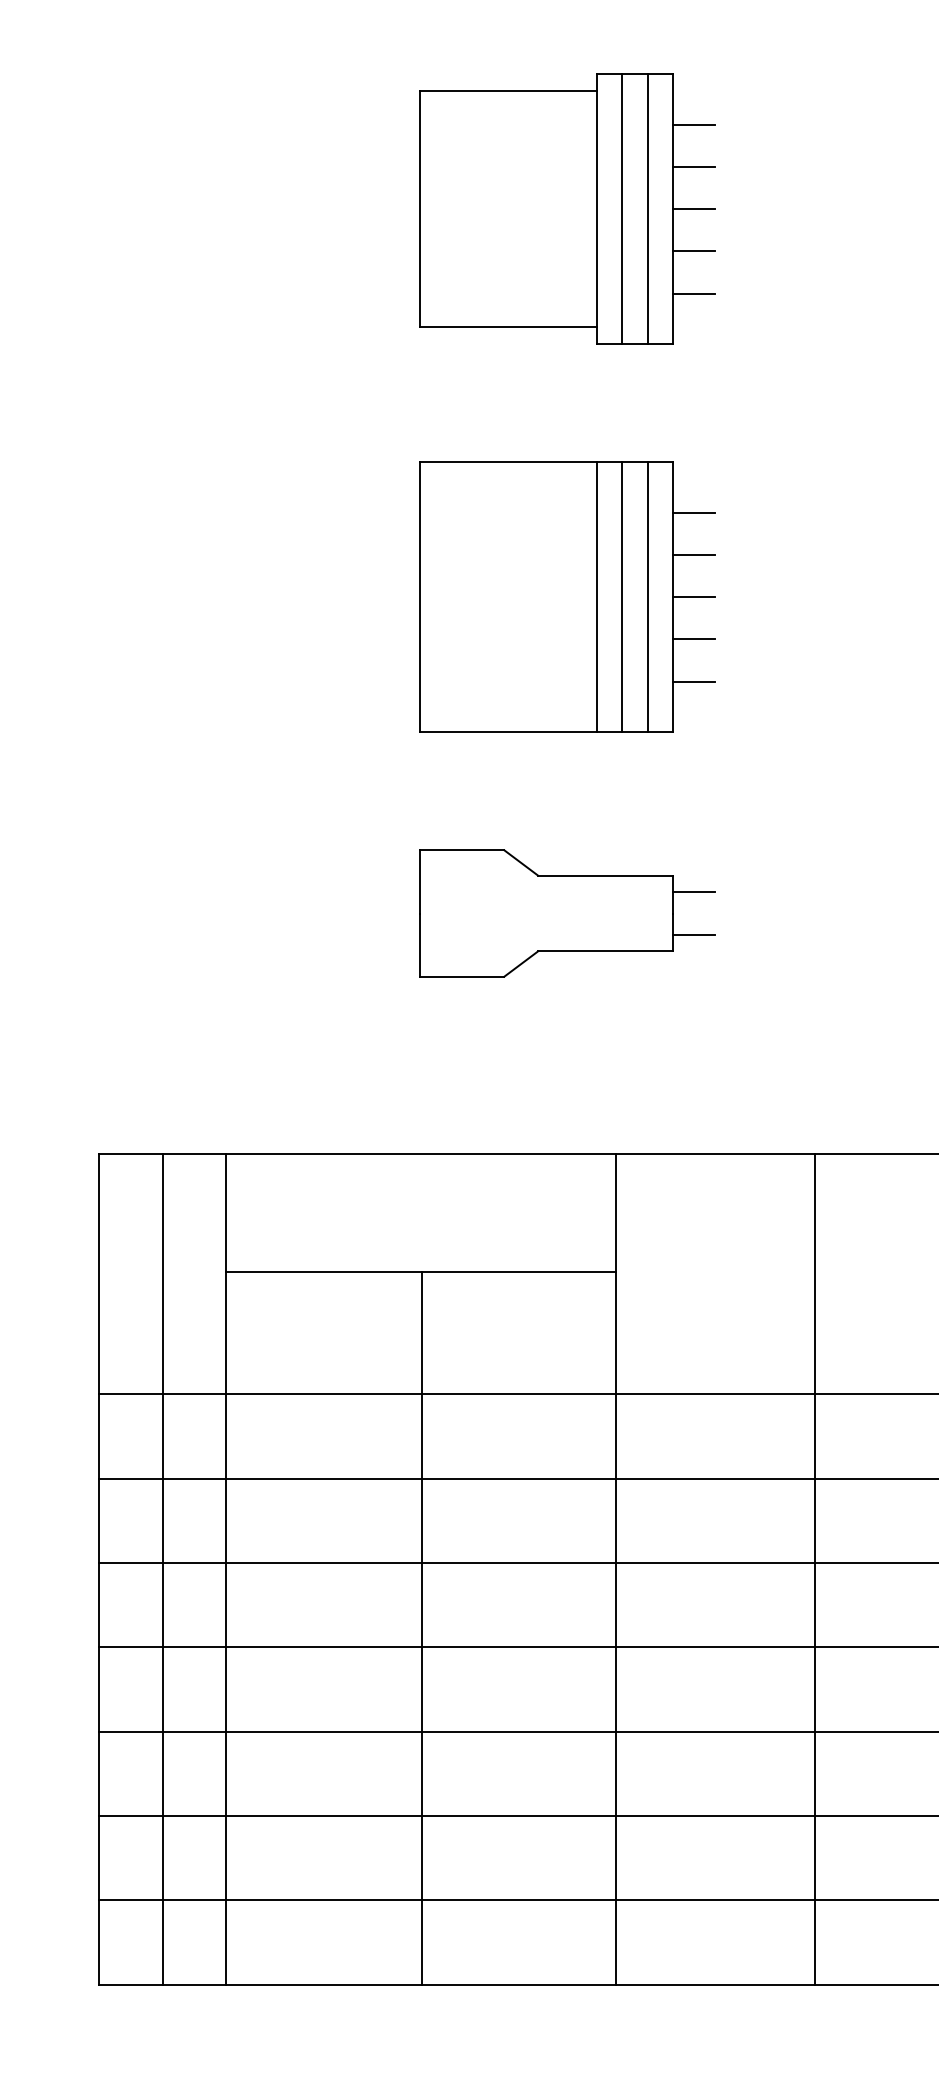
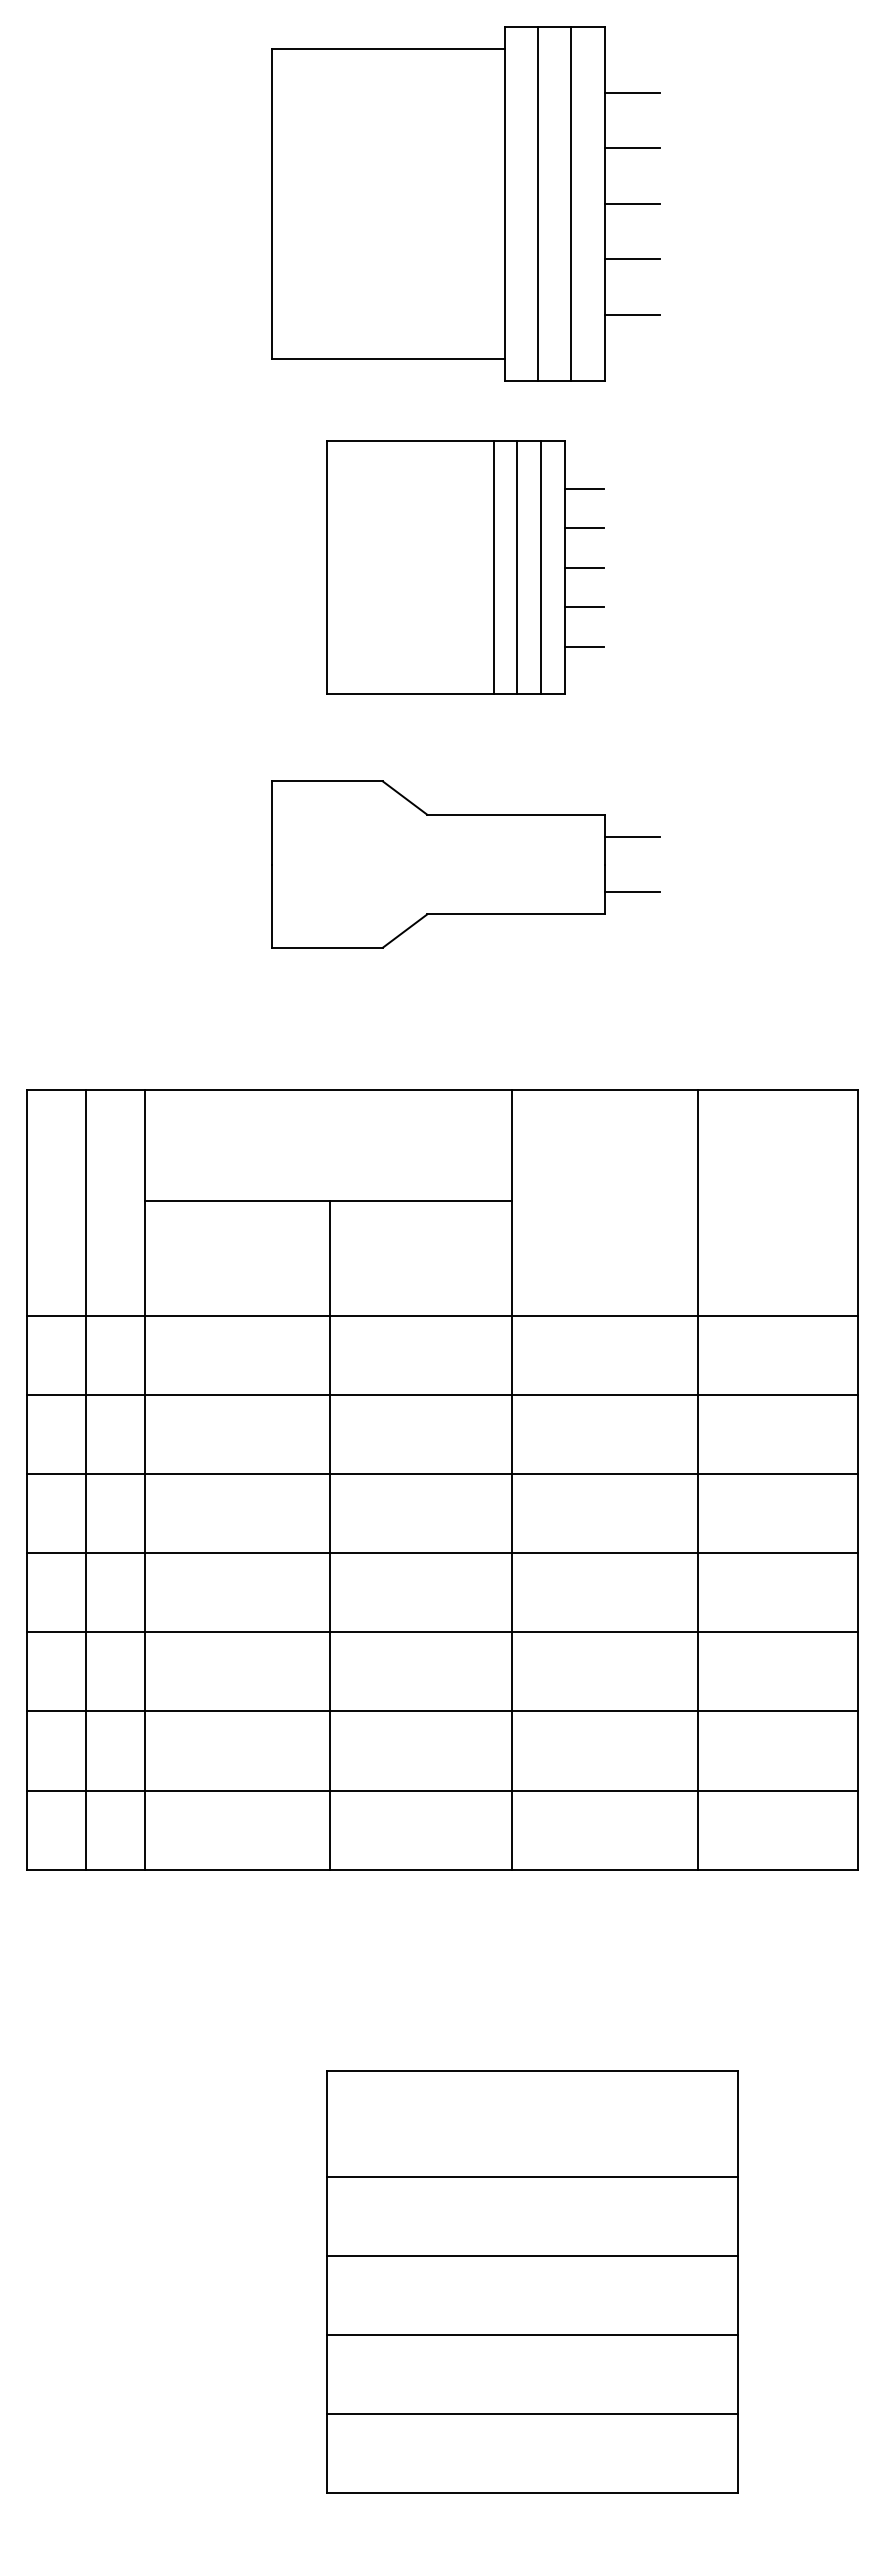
part: (567, 209) -> (465, 203), size x1.4
part: (567, 913) -> (465, 864), size x1.4

